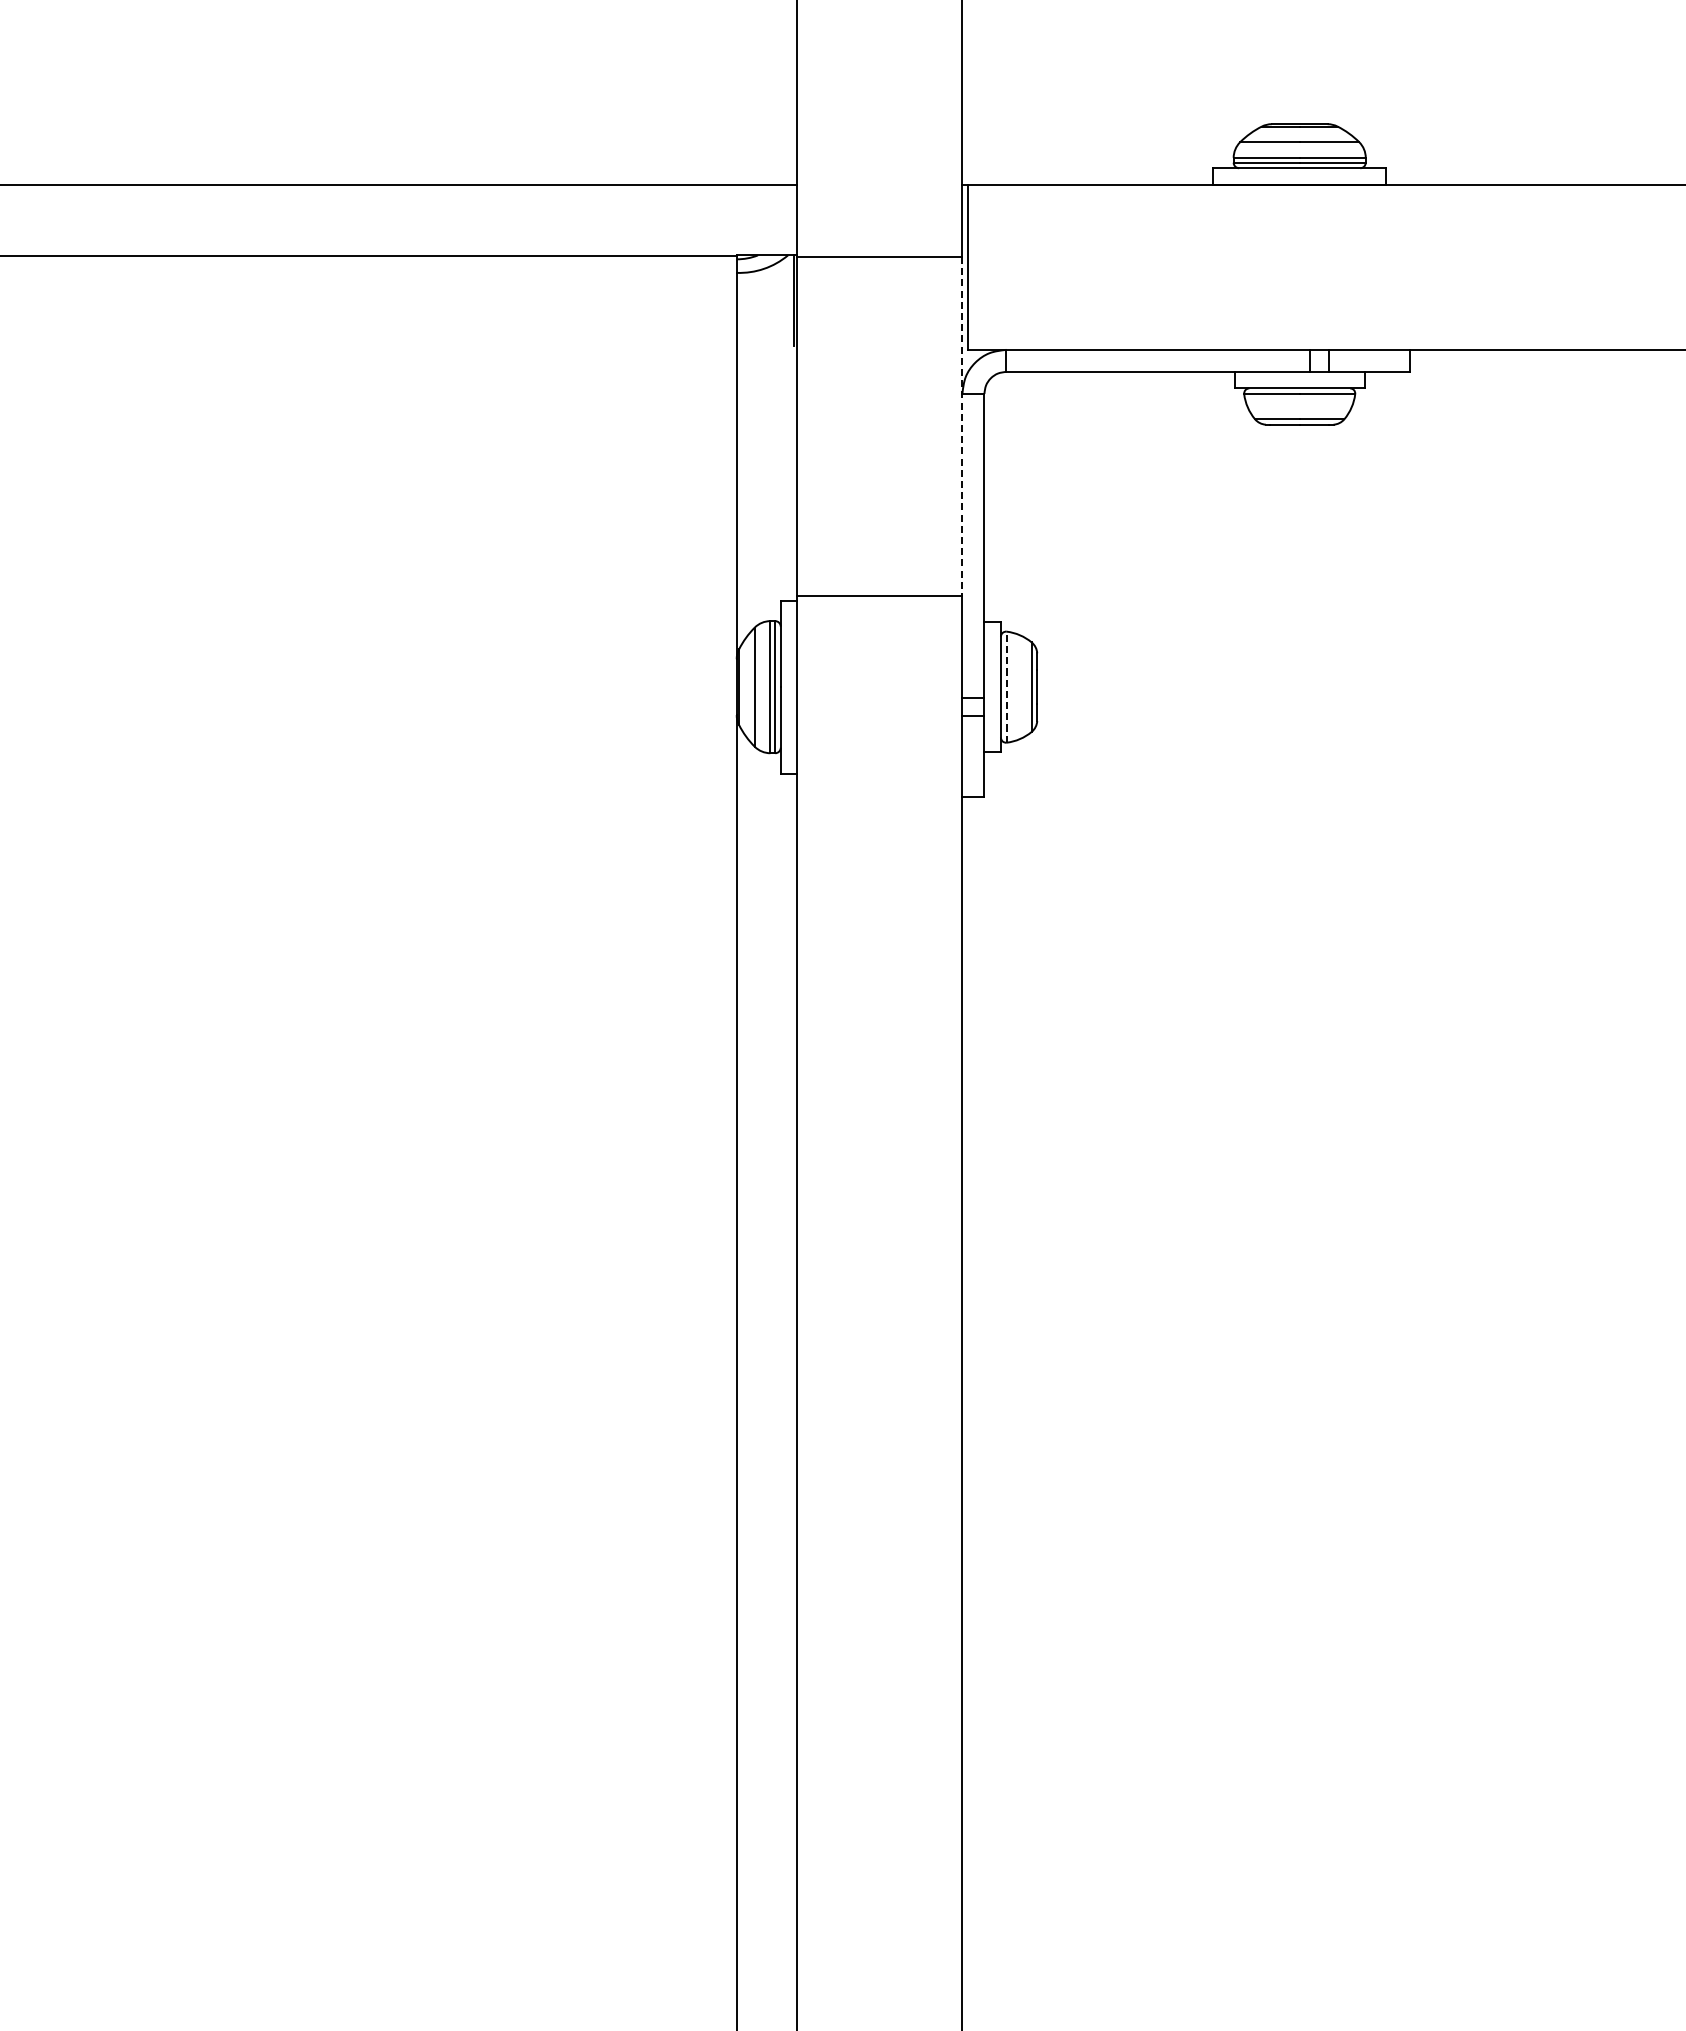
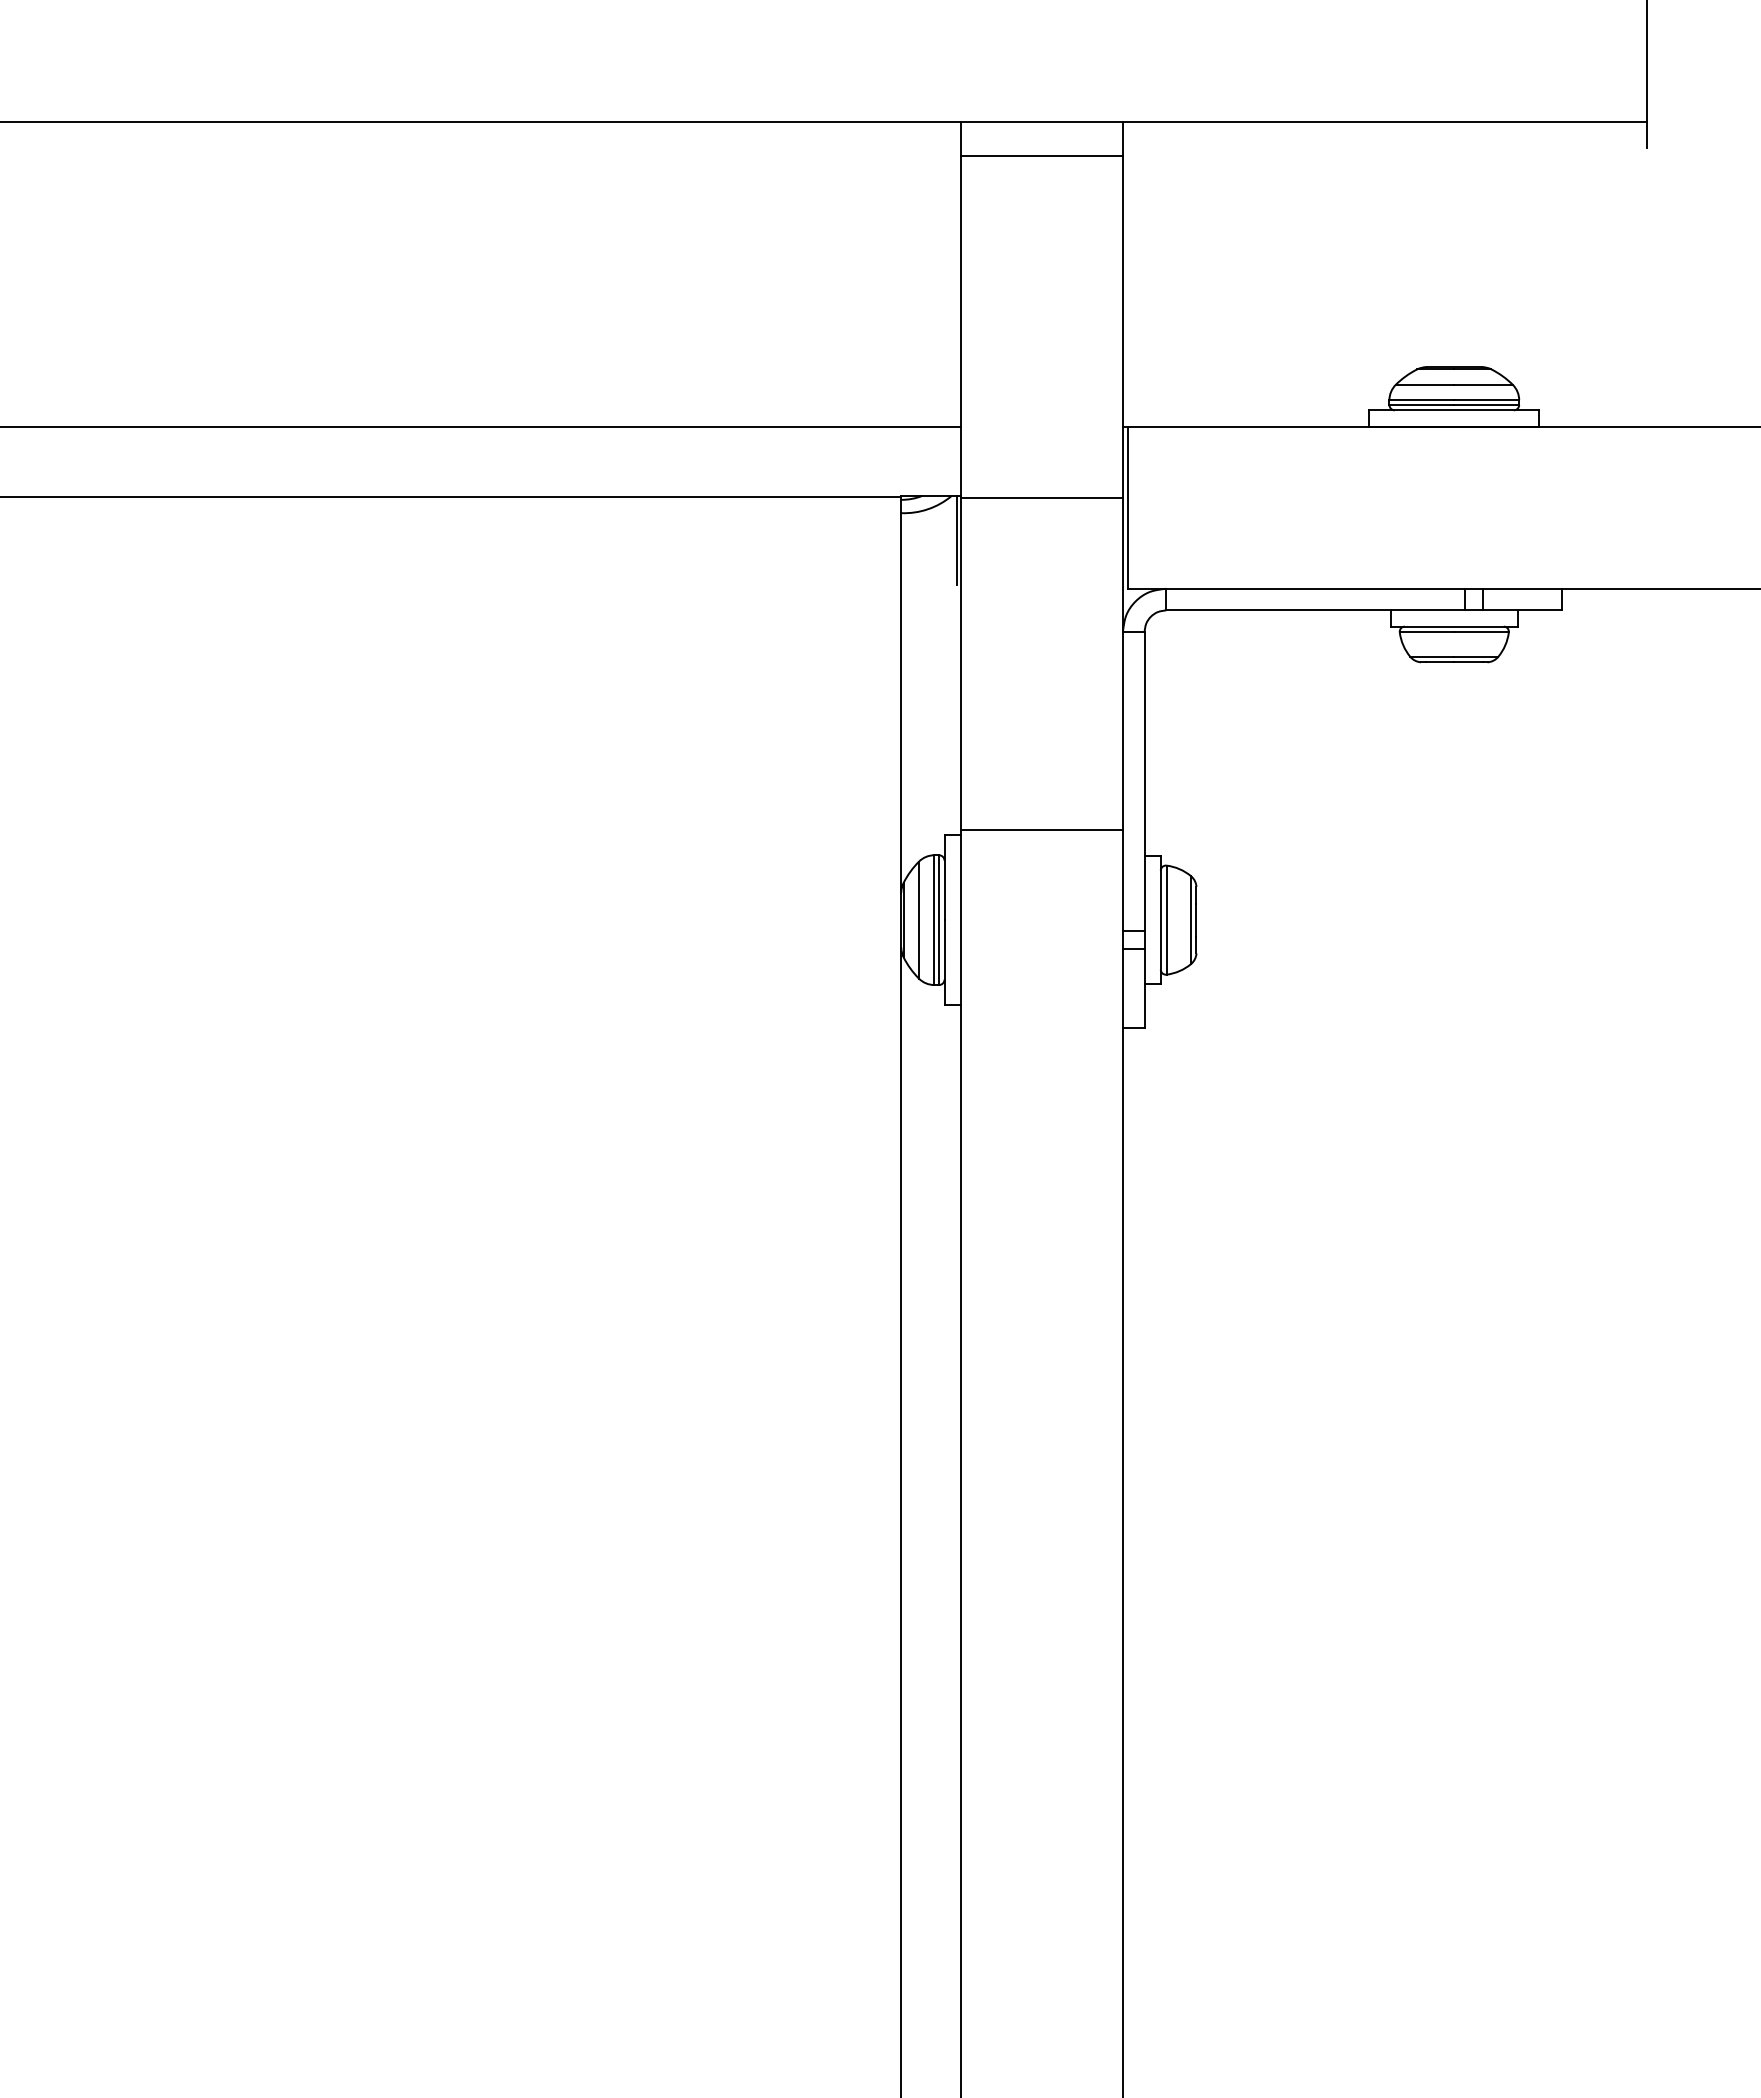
line: (961, 426) -> (1122, 664), dashed -> solid
line: (1006, 687) -> (1166, 920), dashed -> solid

